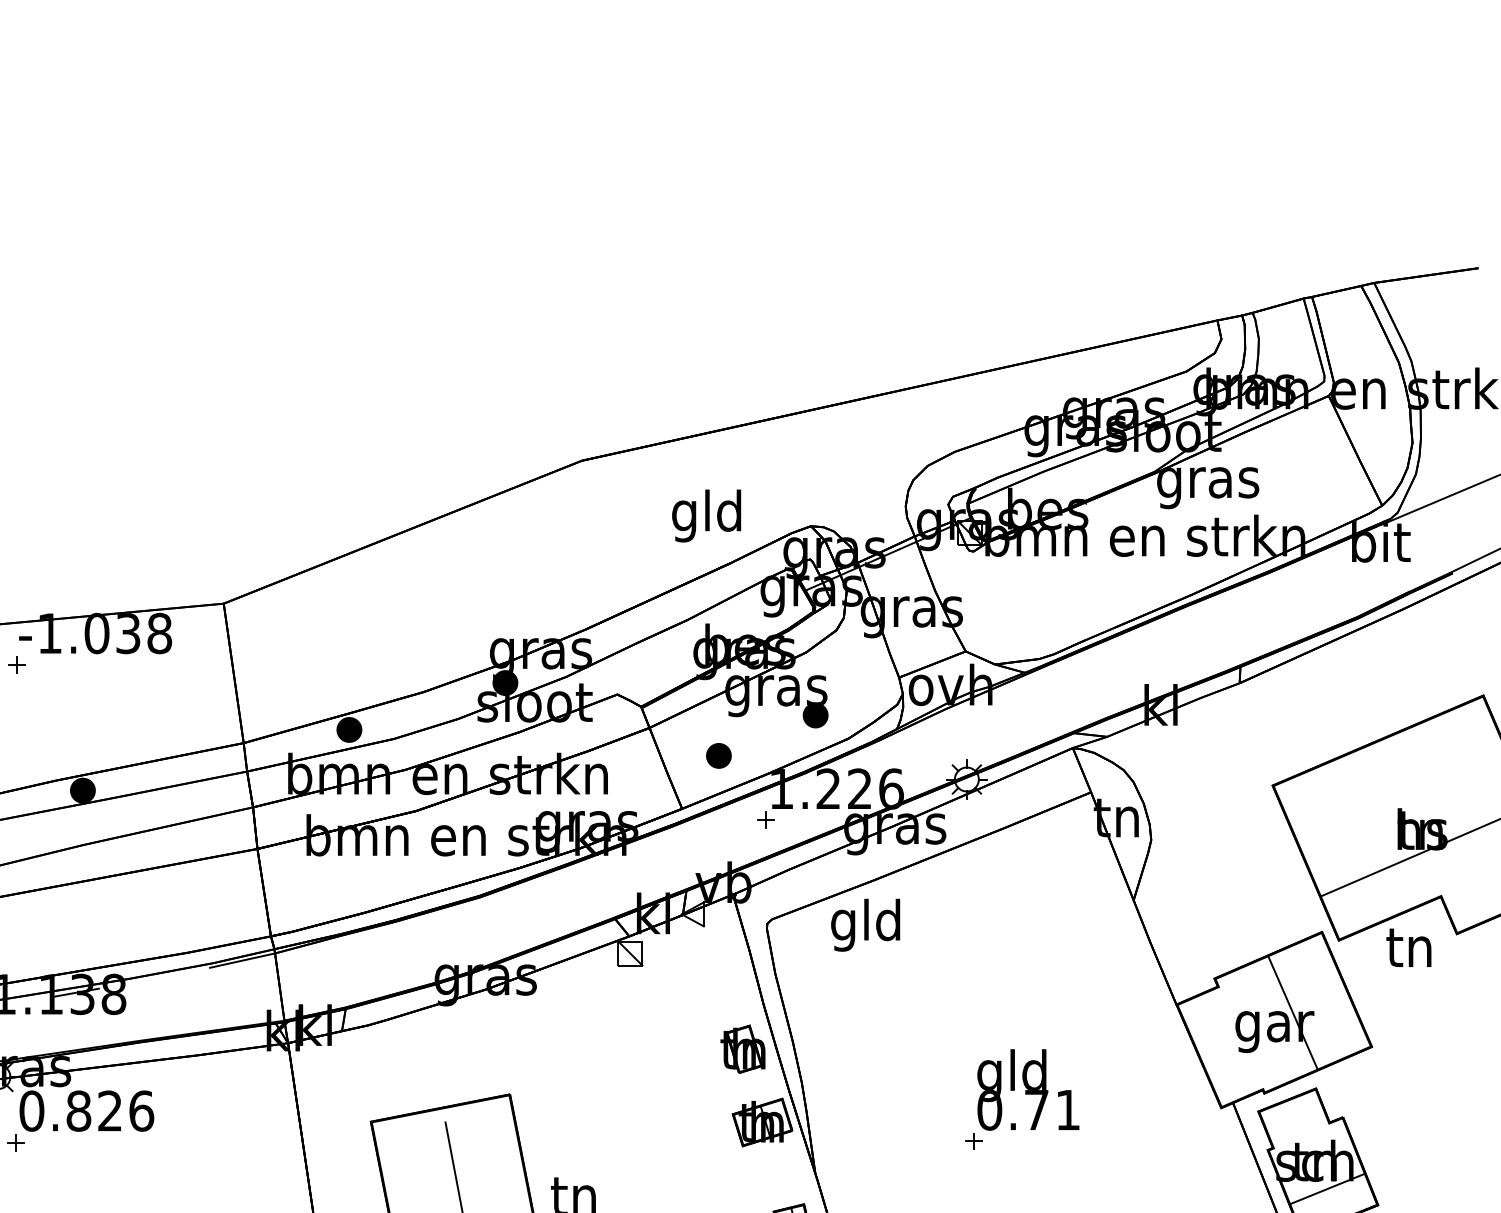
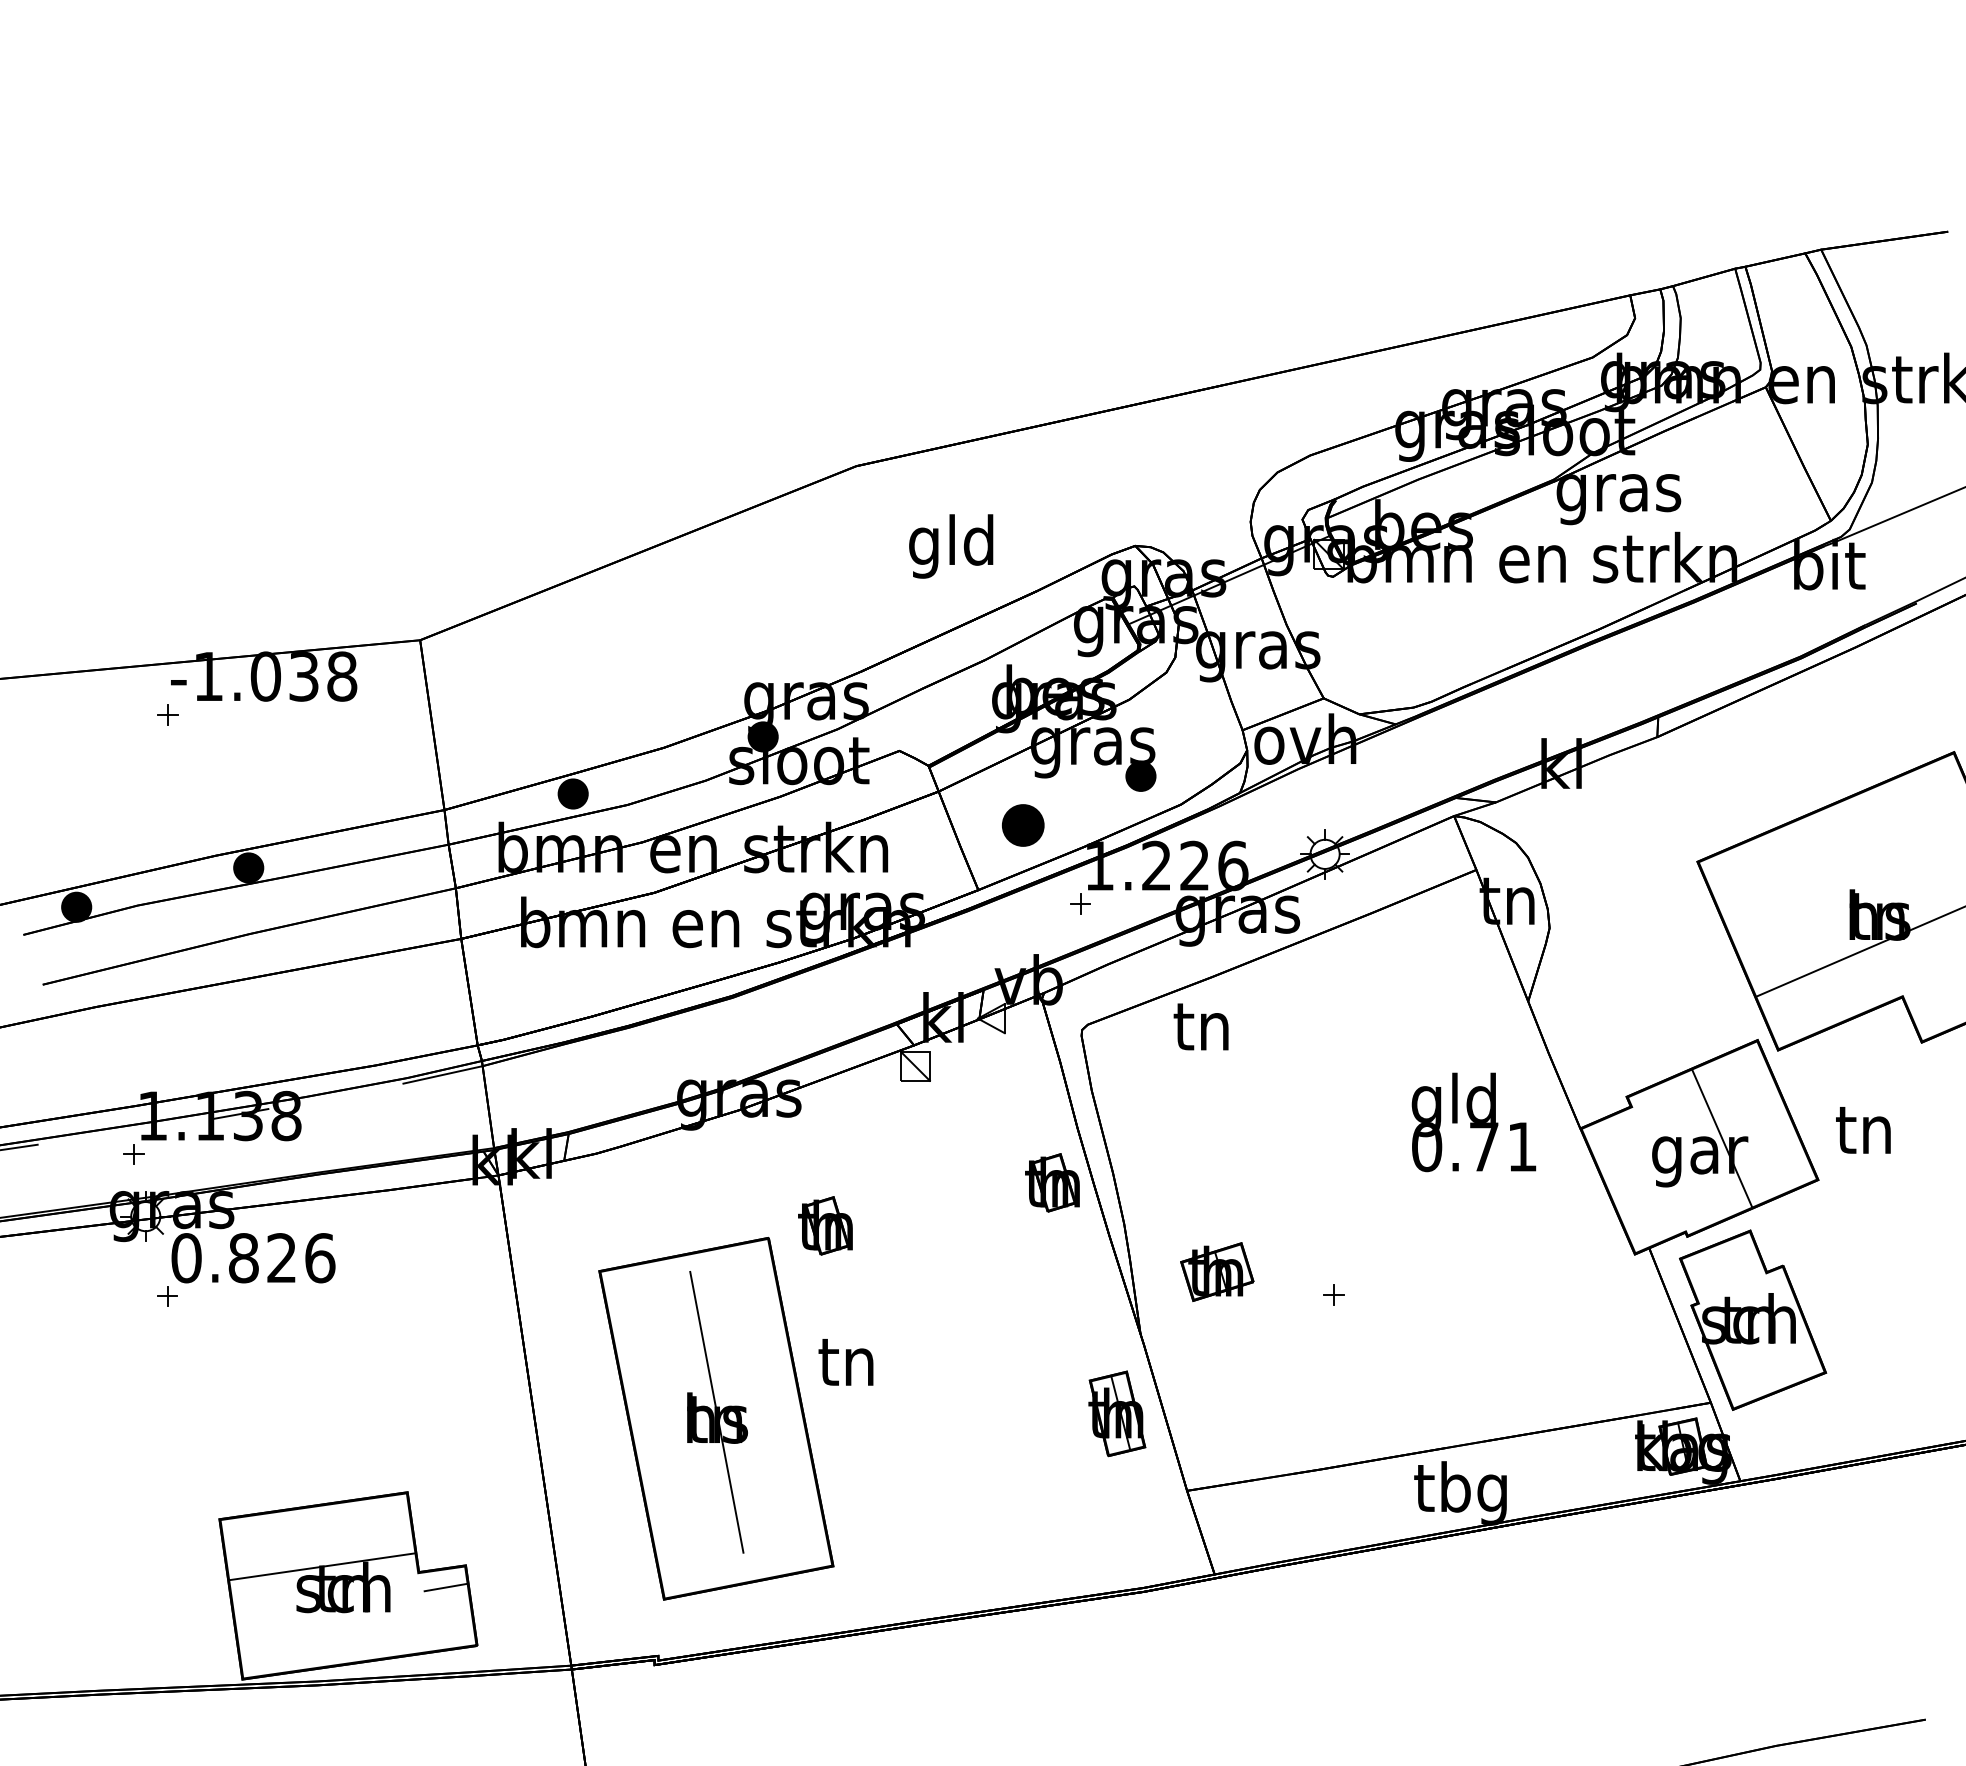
text: (706, 516) -> (951, 546), moved
part: (718, 755) -> (1022, 825), size x1.4
text: (865, 924) -> (1201, 1031), gld -> tn
text: (1409, 947) -> (1863, 1130), moved
part: (556, 1084) -> (825, 1225), added
text: (1027, 1090) -> (1473, 1122), moved
part: (762, 1122) -> (1217, 1271), moved
line: (1326, 1188) -> (1763, 1352), removed

